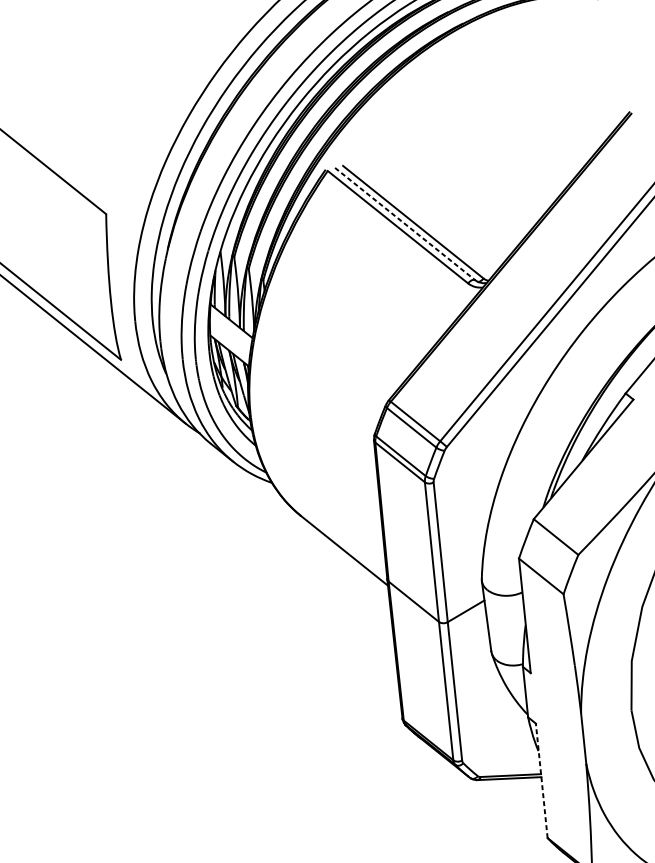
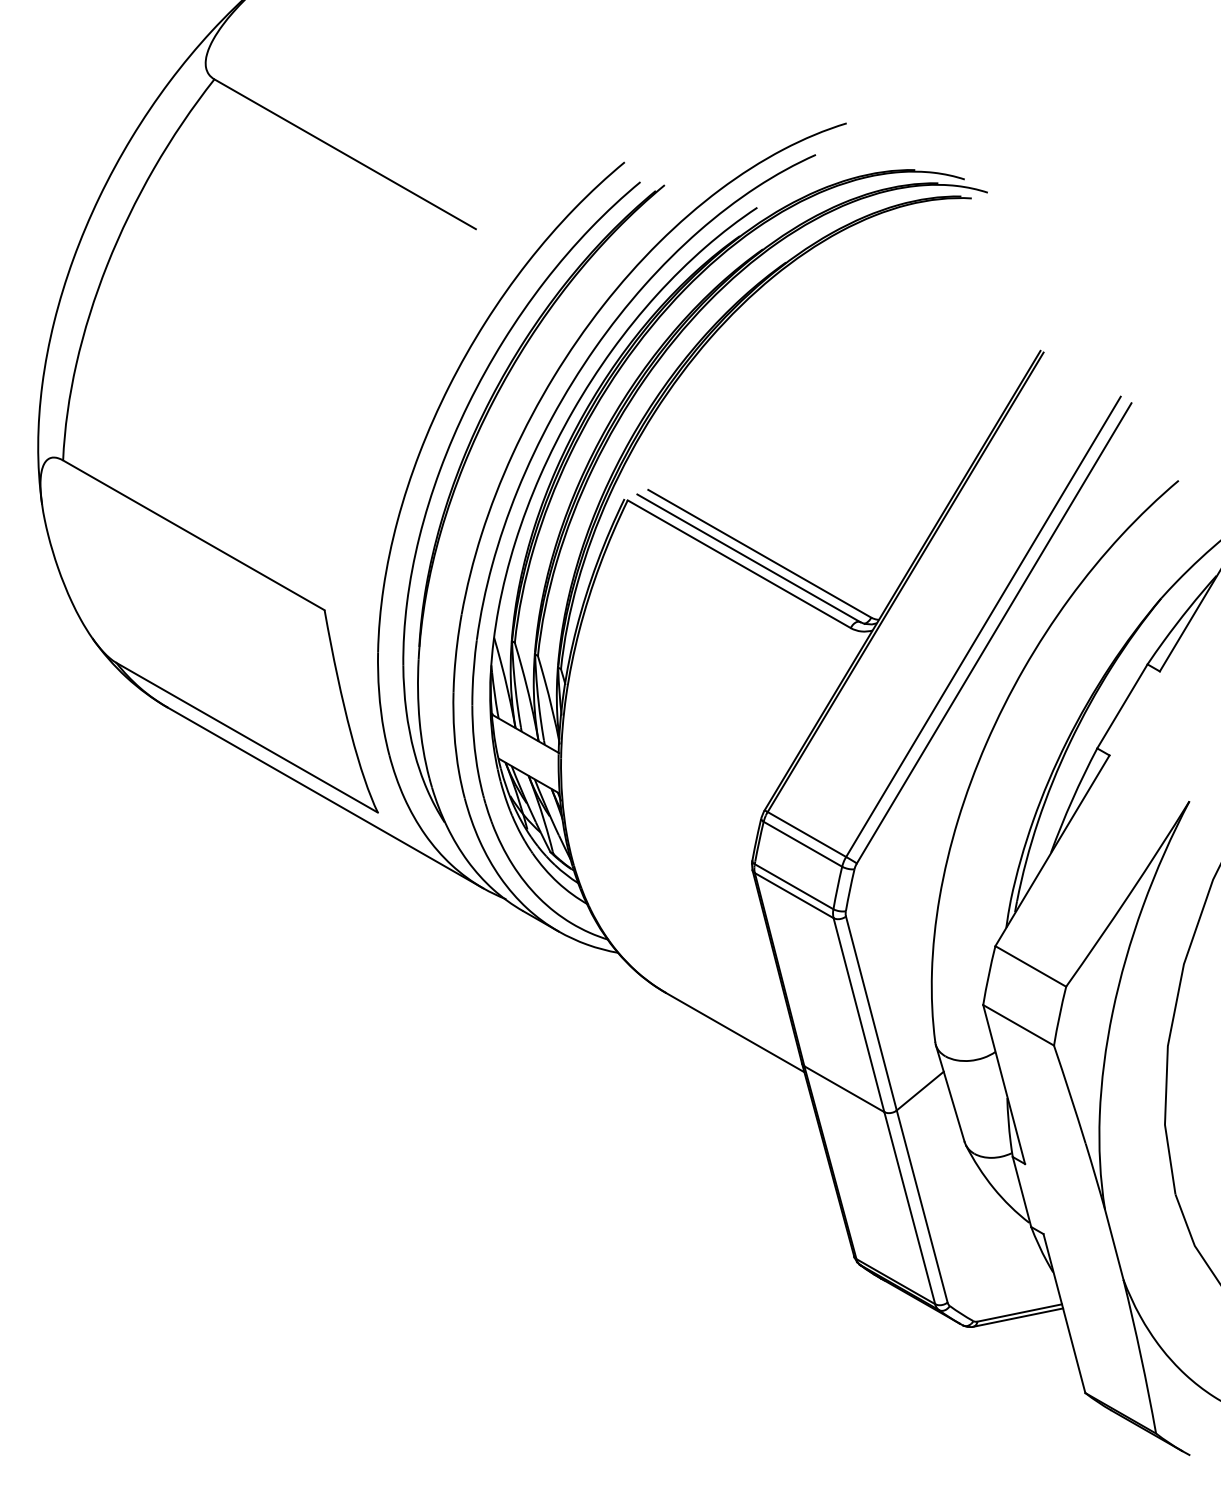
line: (404, 224) -> (748, 558), dashed -> solid
line: (541, 780) -> (1064, 1313), dashed -> solid

